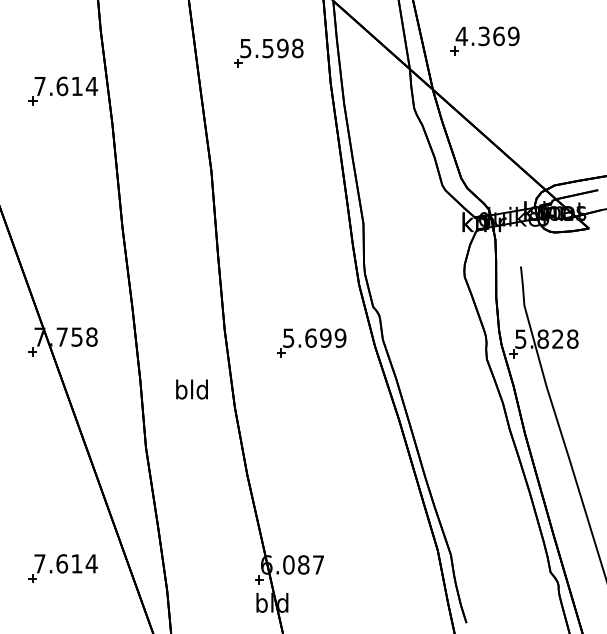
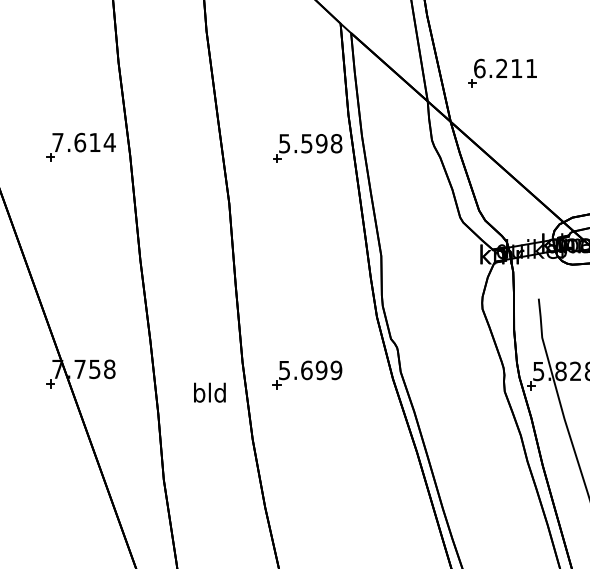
text: (487, 36) -> (505, 68), 4.369 -> 6.211
part: (268, 52) -> (307, 147), moved
part: (63, 90) -> (81, 146), moved
part: (311, 342) -> (307, 374), moved
text: (191, 389) -> (209, 392), moved

